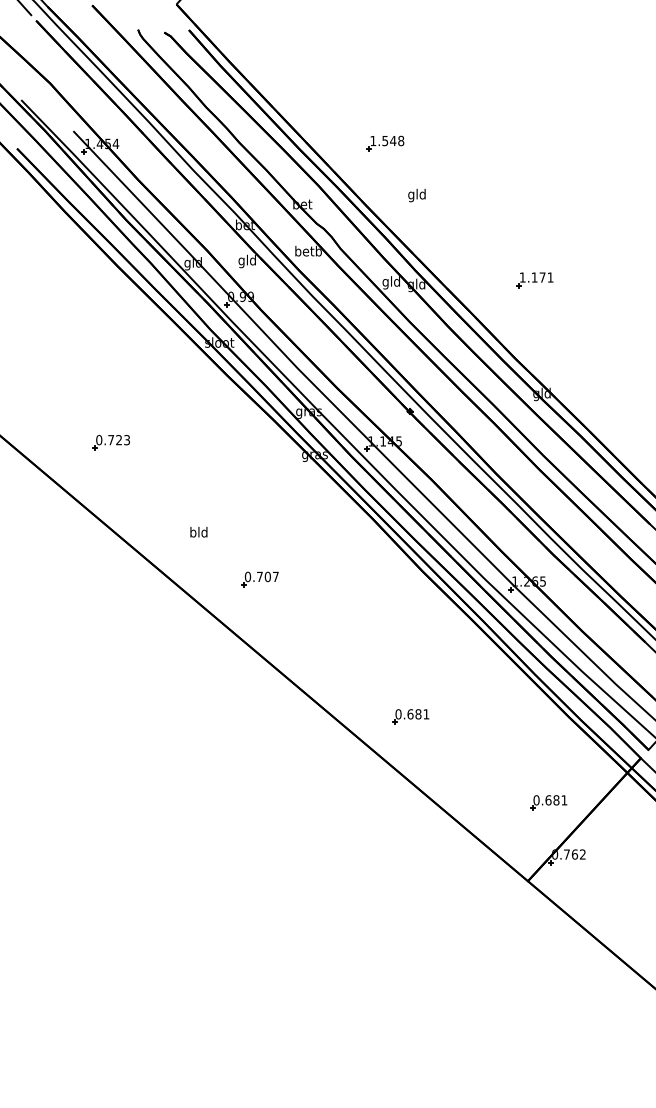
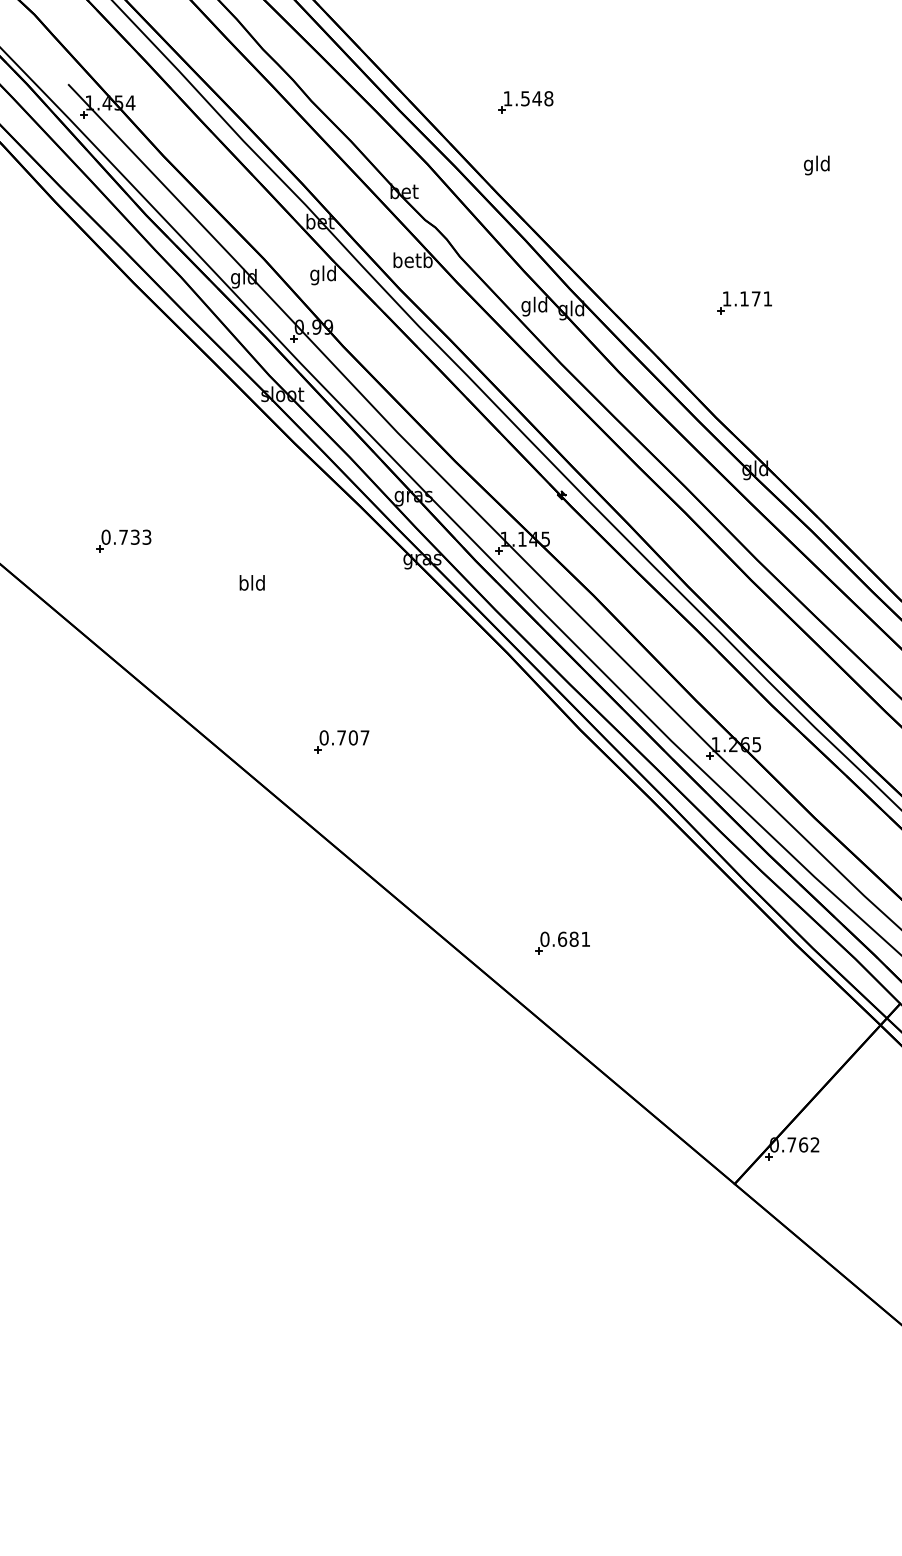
text: (416, 195) -> (816, 165), moved
text: (119, 440) -> (135, 537), 0.723 -> 0.733
text: (198, 532) -> (251, 583), moved
part: (548, 802) -> (764, 1068), removed

